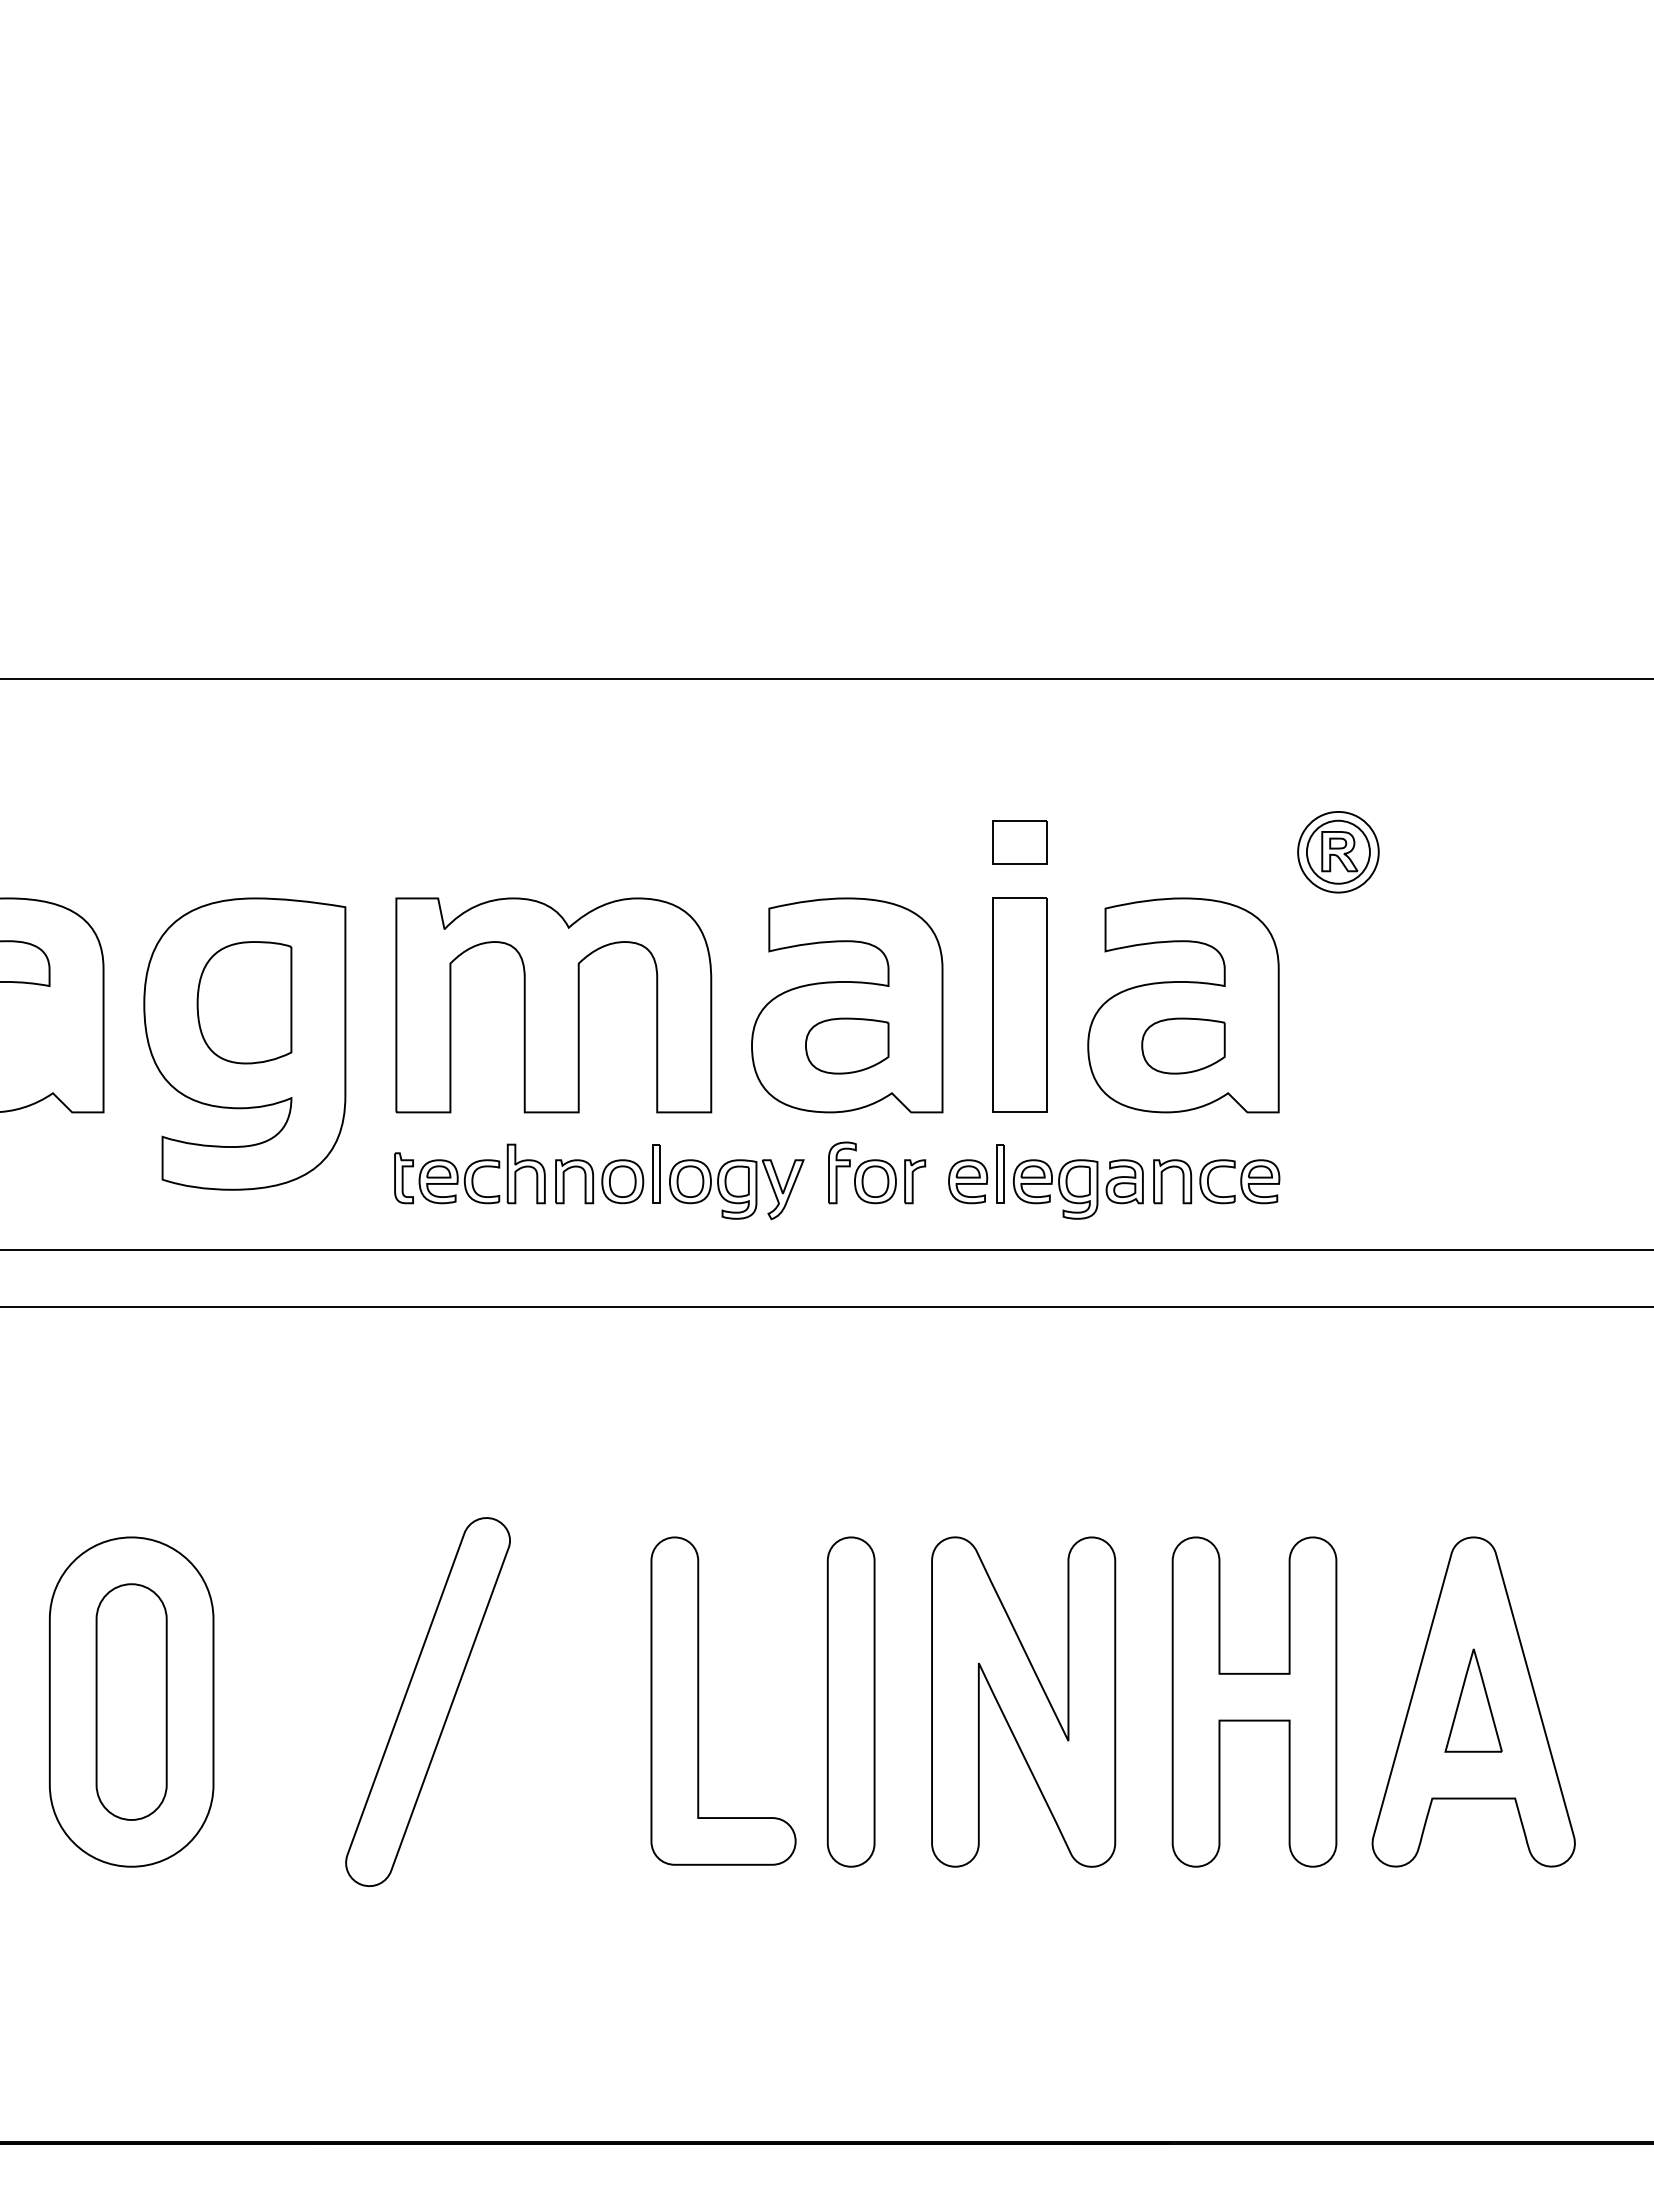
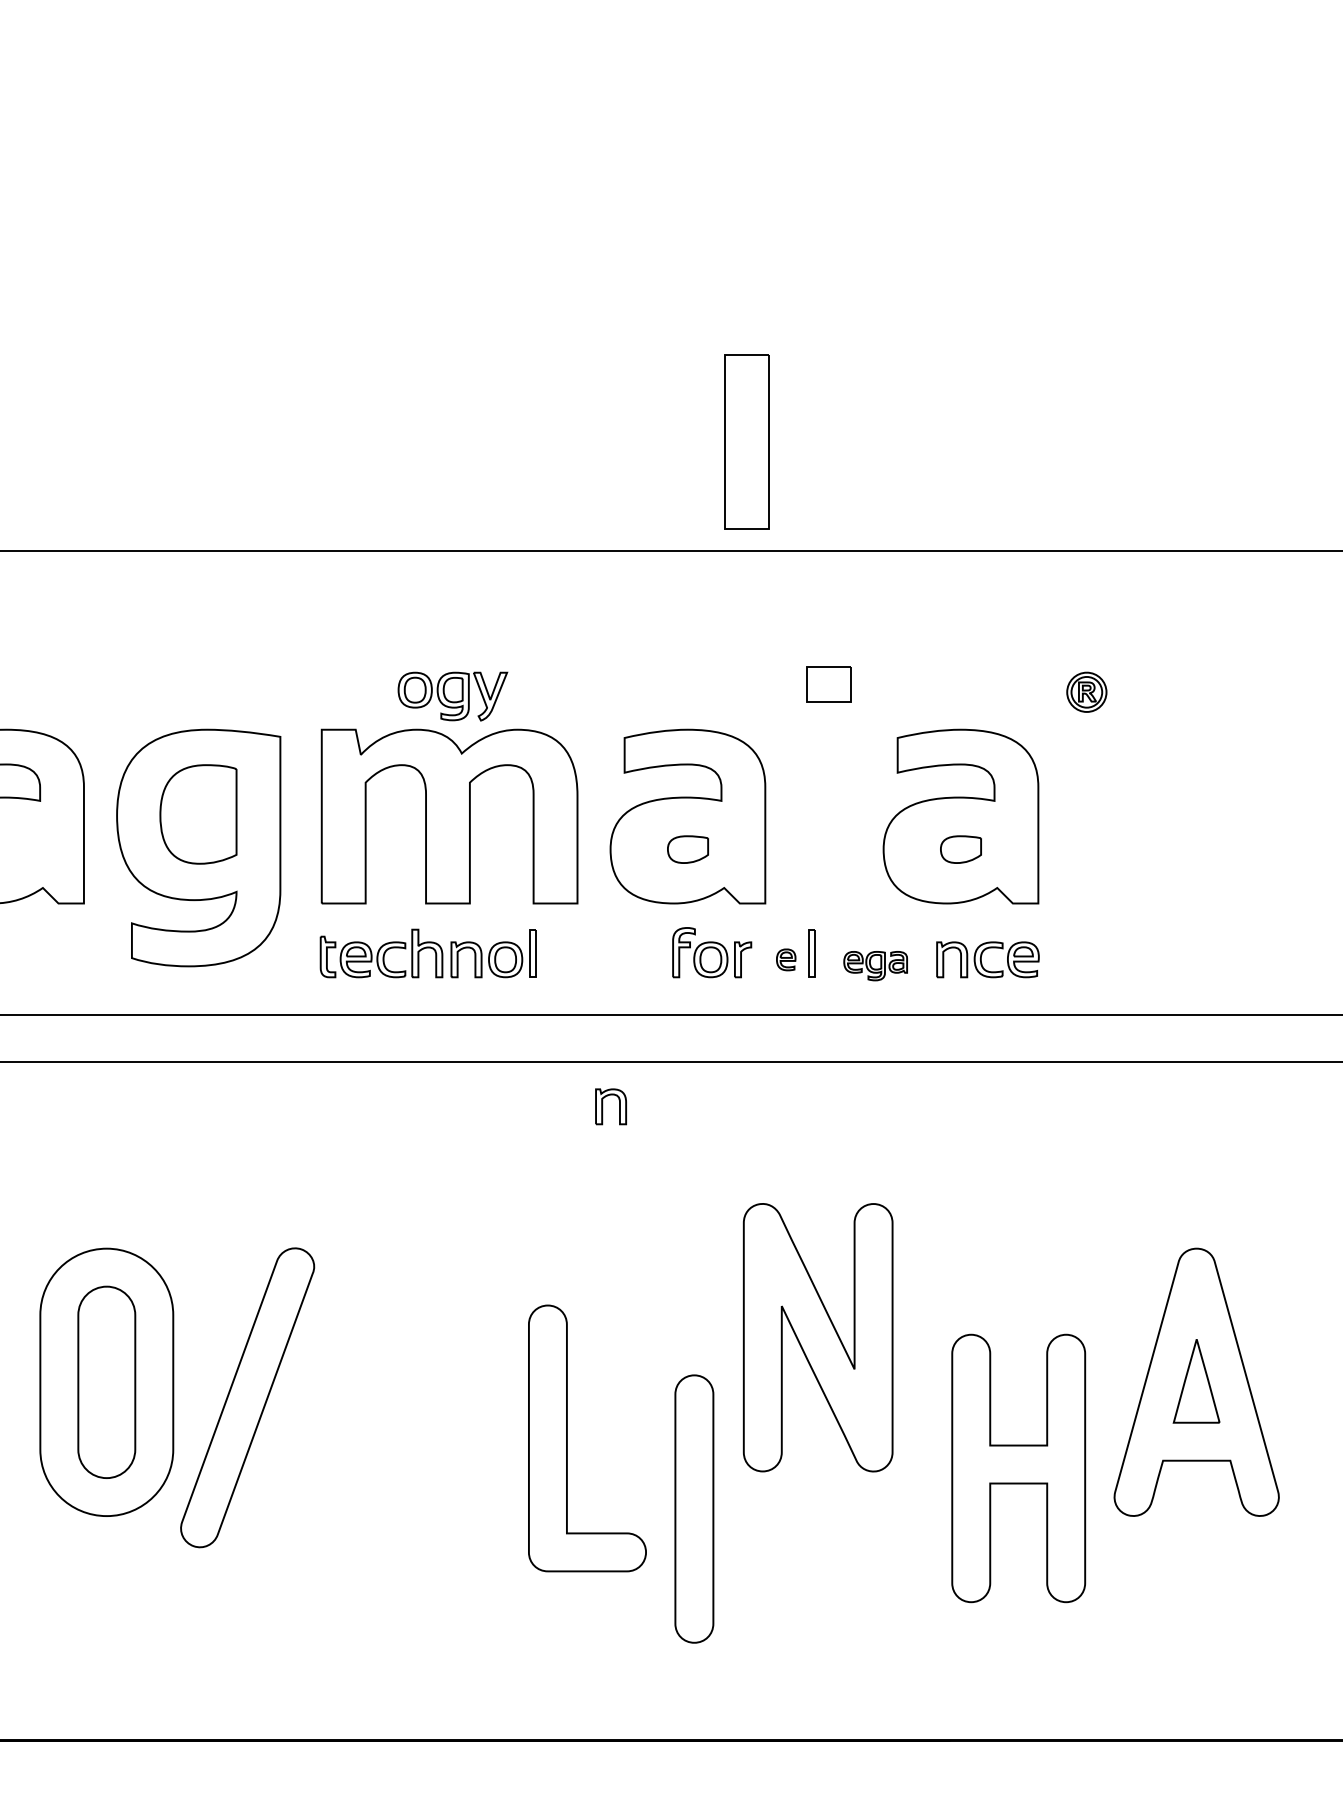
part: (1338, 852) -> (1086, 692), size x0.6
part: (1019, 1004) -> (745, 441), moved
part: (847, 1045) -> (688, 849), size x0.6
part: (1183, 1045) -> (961, 849), size x0.6
part: (968, 1181) -> (786, 959), size x0.6
part: (736, 1189) -> (452, 696), moved
part: (1078, 1189) -> (875, 966), size x0.6
part: (742, 1362) -> (602, 1106), added
part: (699, 1700) -> (567, 1437), moved
part: (850, 1701) -> (693, 1508), moved
part: (1023, 1701) -> (818, 1337), moved
part: (1254, 1701) -> (1018, 1468), moved
part: (427, 1702) -> (247, 1398), moved

